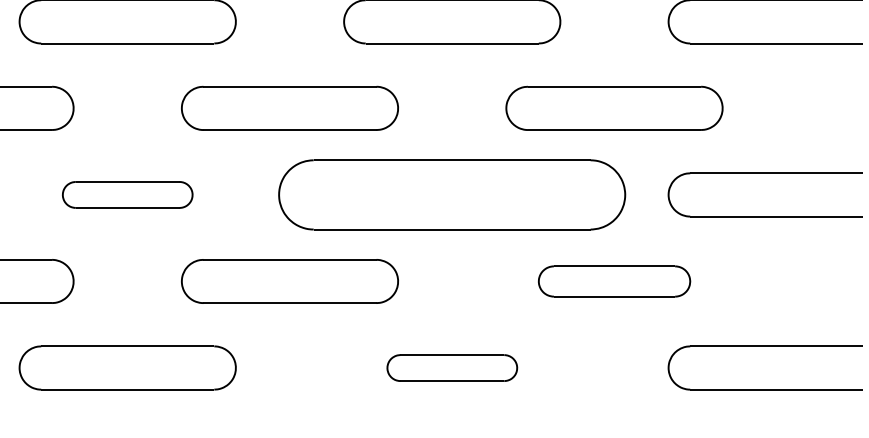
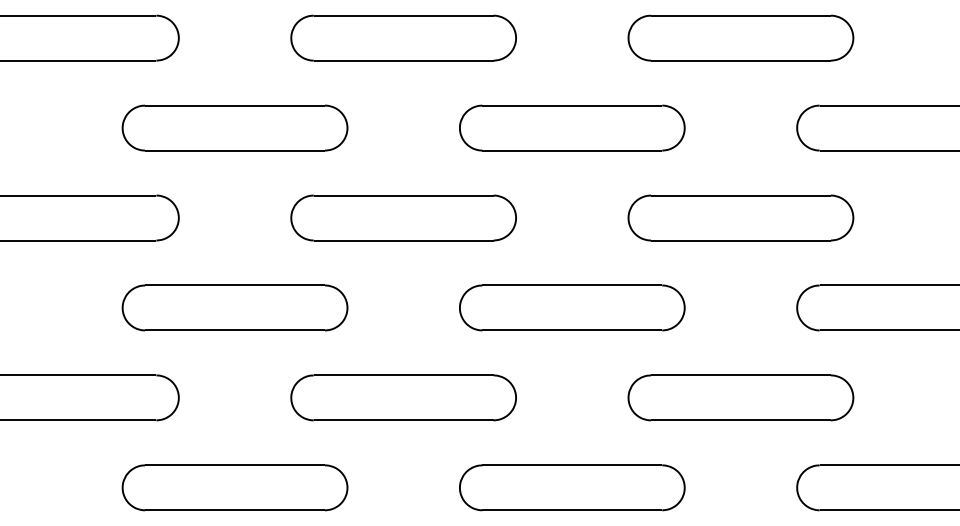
part: (127, 194) -> (234, 307), size x1.67
part: (452, 194) -> (572, 307), size x0.62
part: (614, 281) -> (740, 397), size x1.43
part: (452, 367) -> (572, 487), size x1.67

